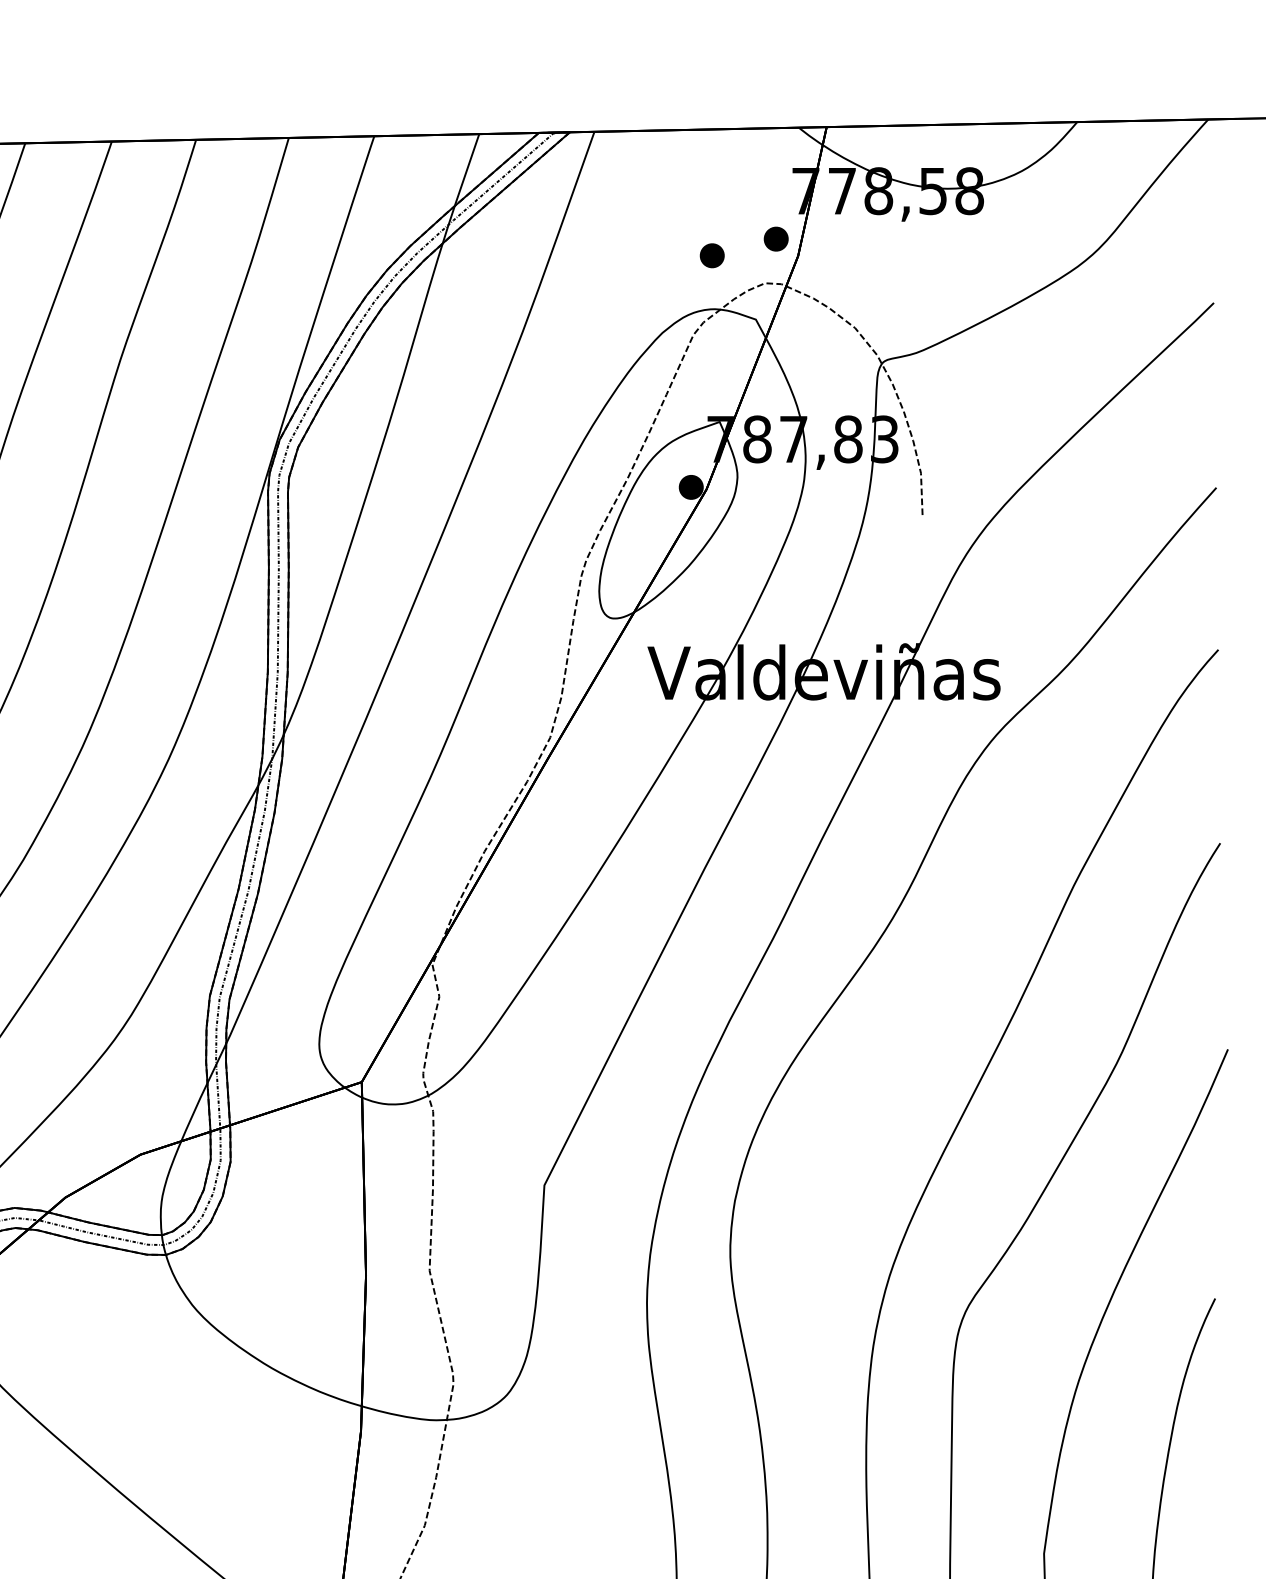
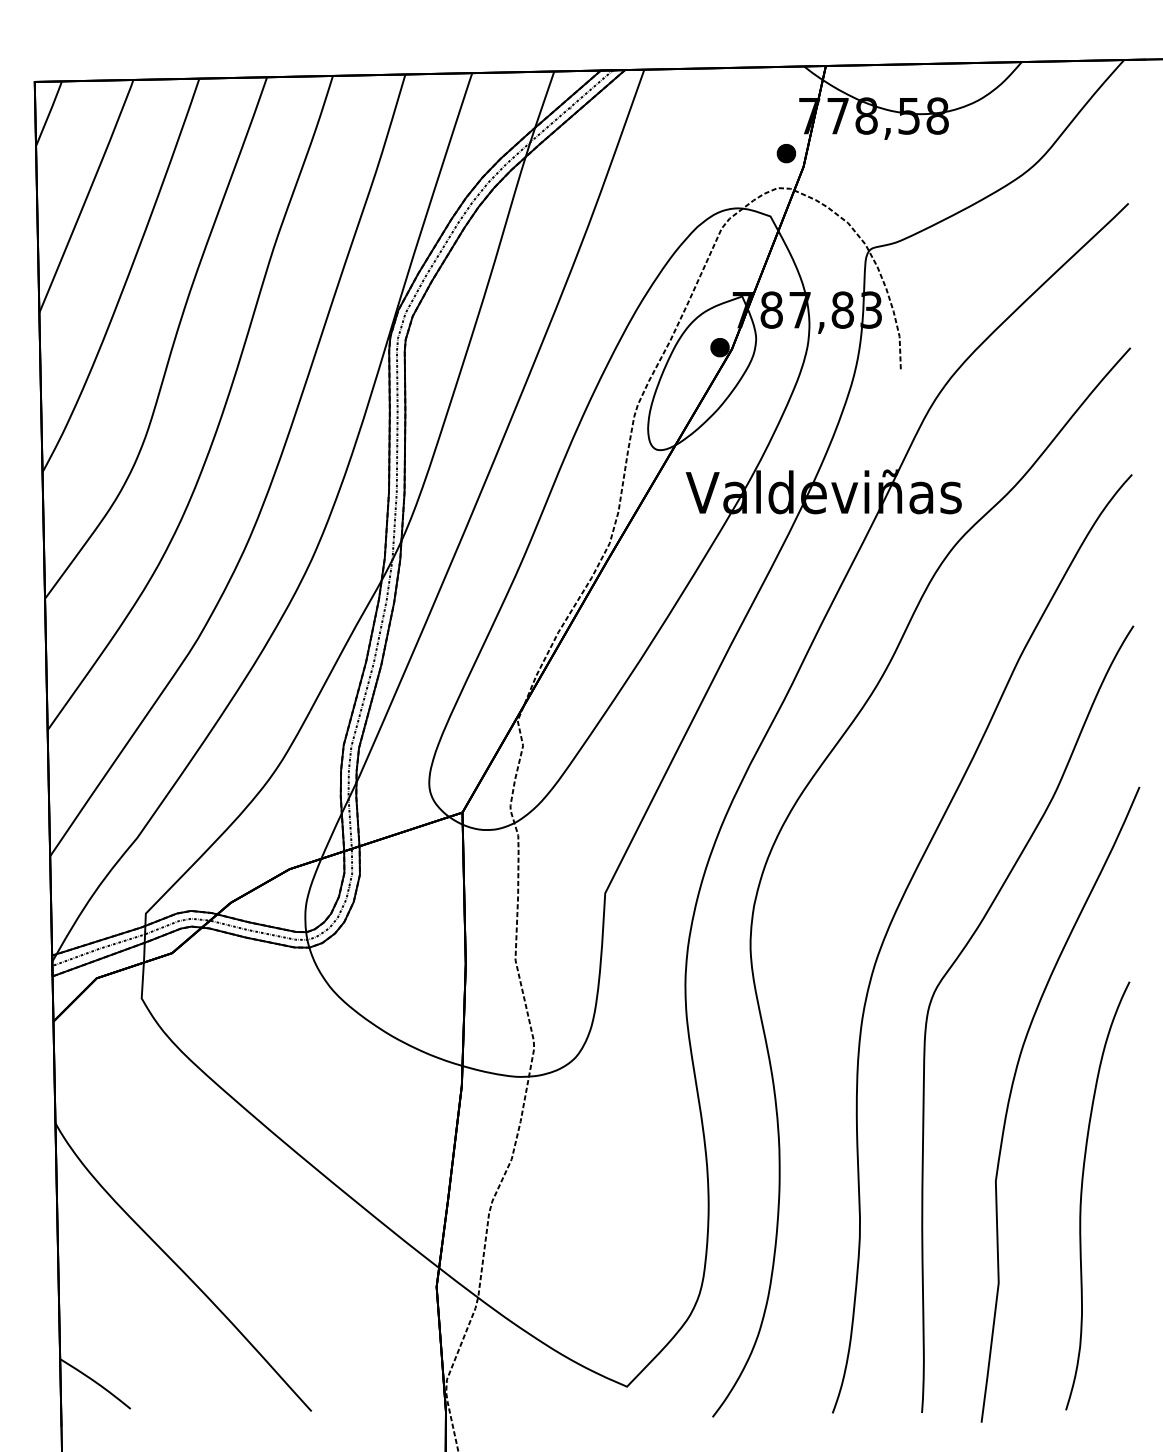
part: (712, 255) -> (736, 166), removed

